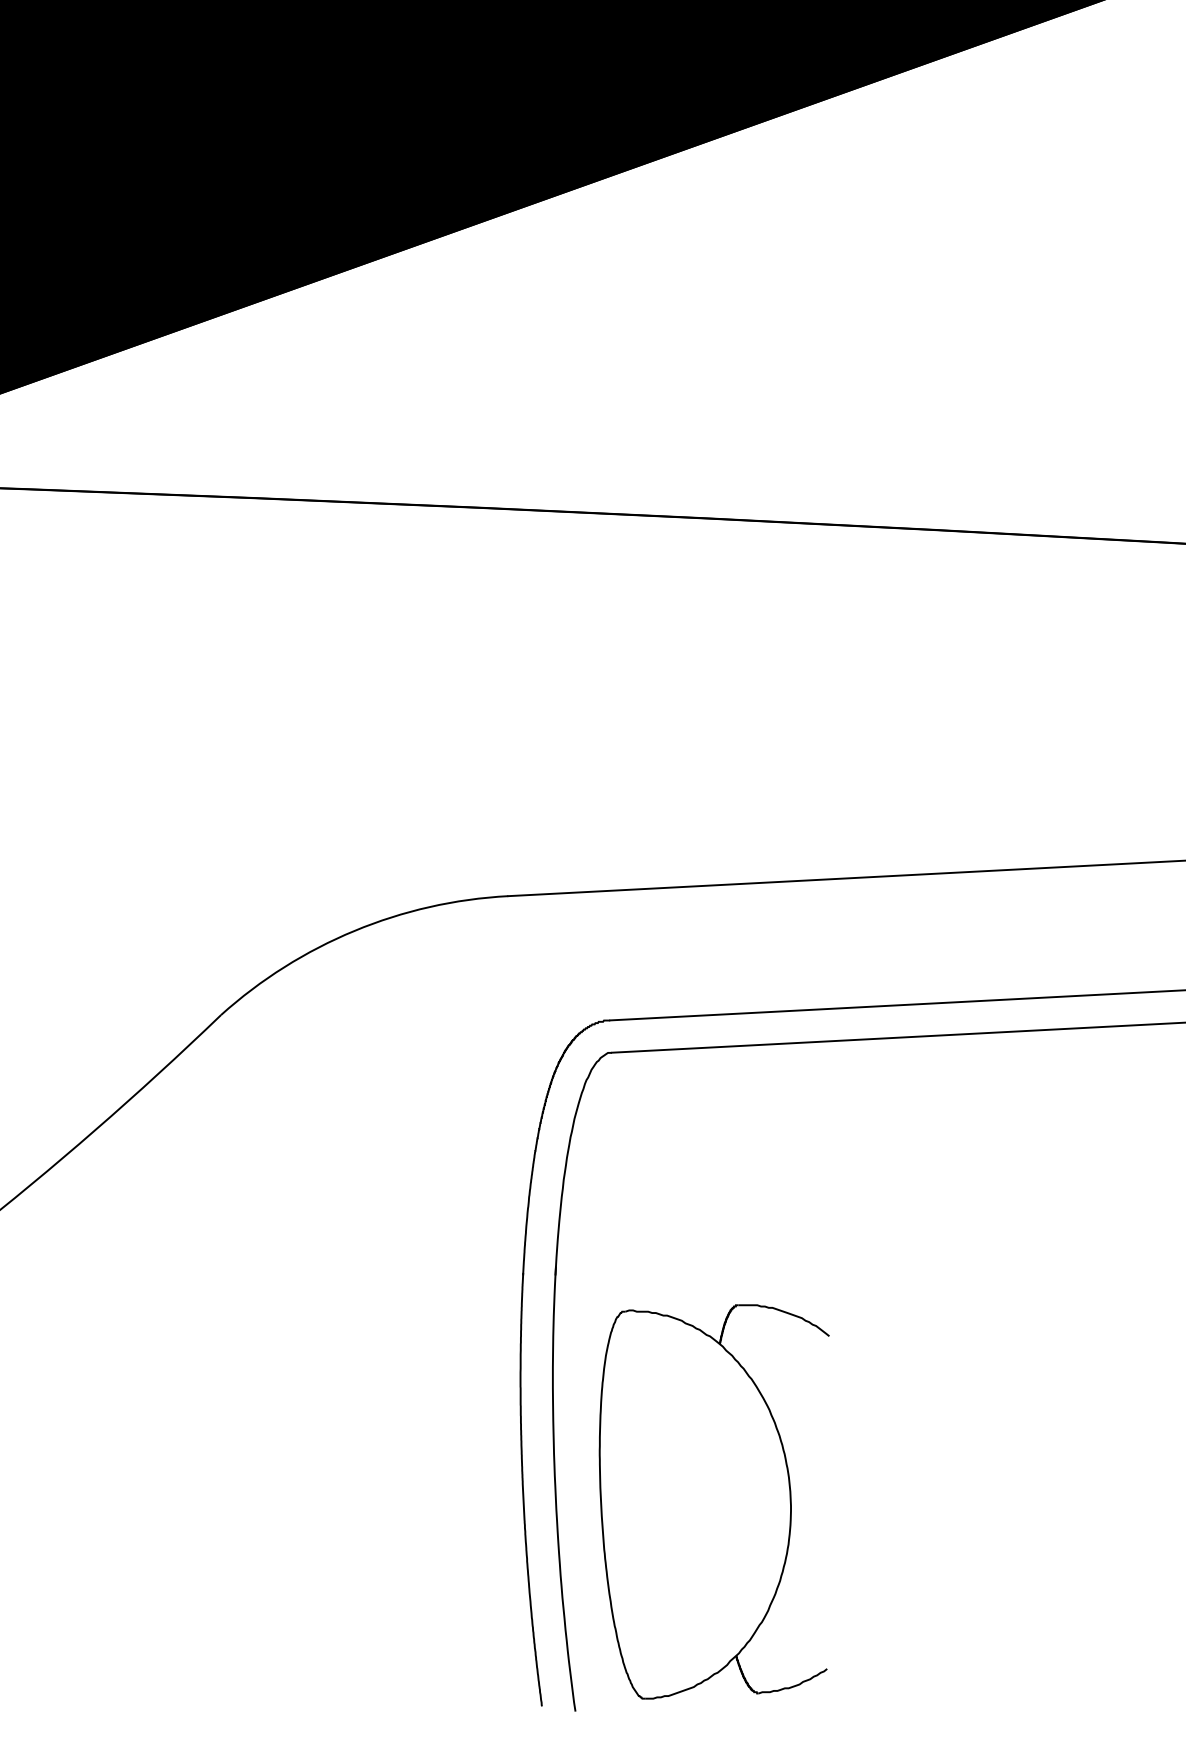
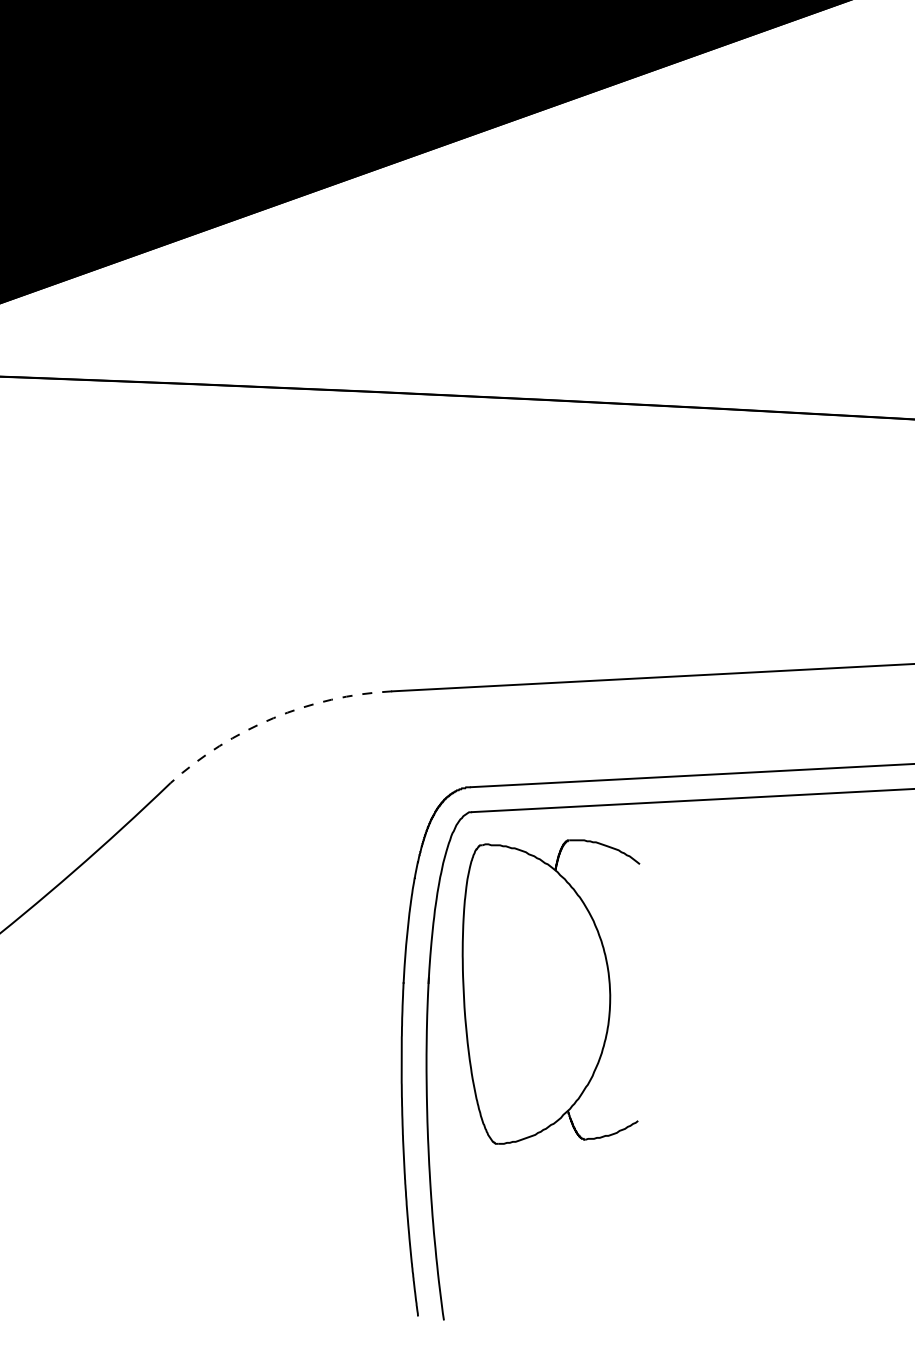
arc: (354, 930) -> (273, 717), solid -> dashed
part: (713, 1501) -> (550, 991), moved

